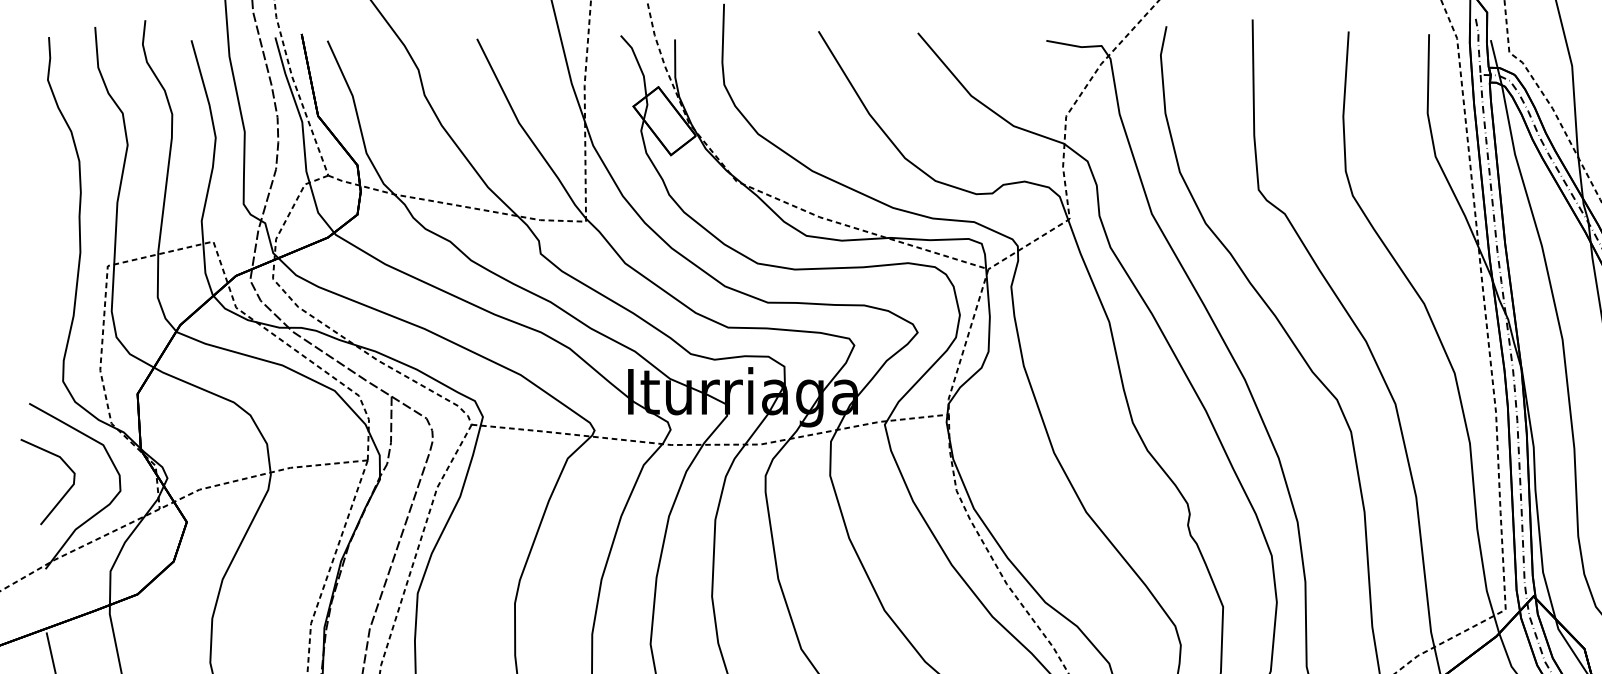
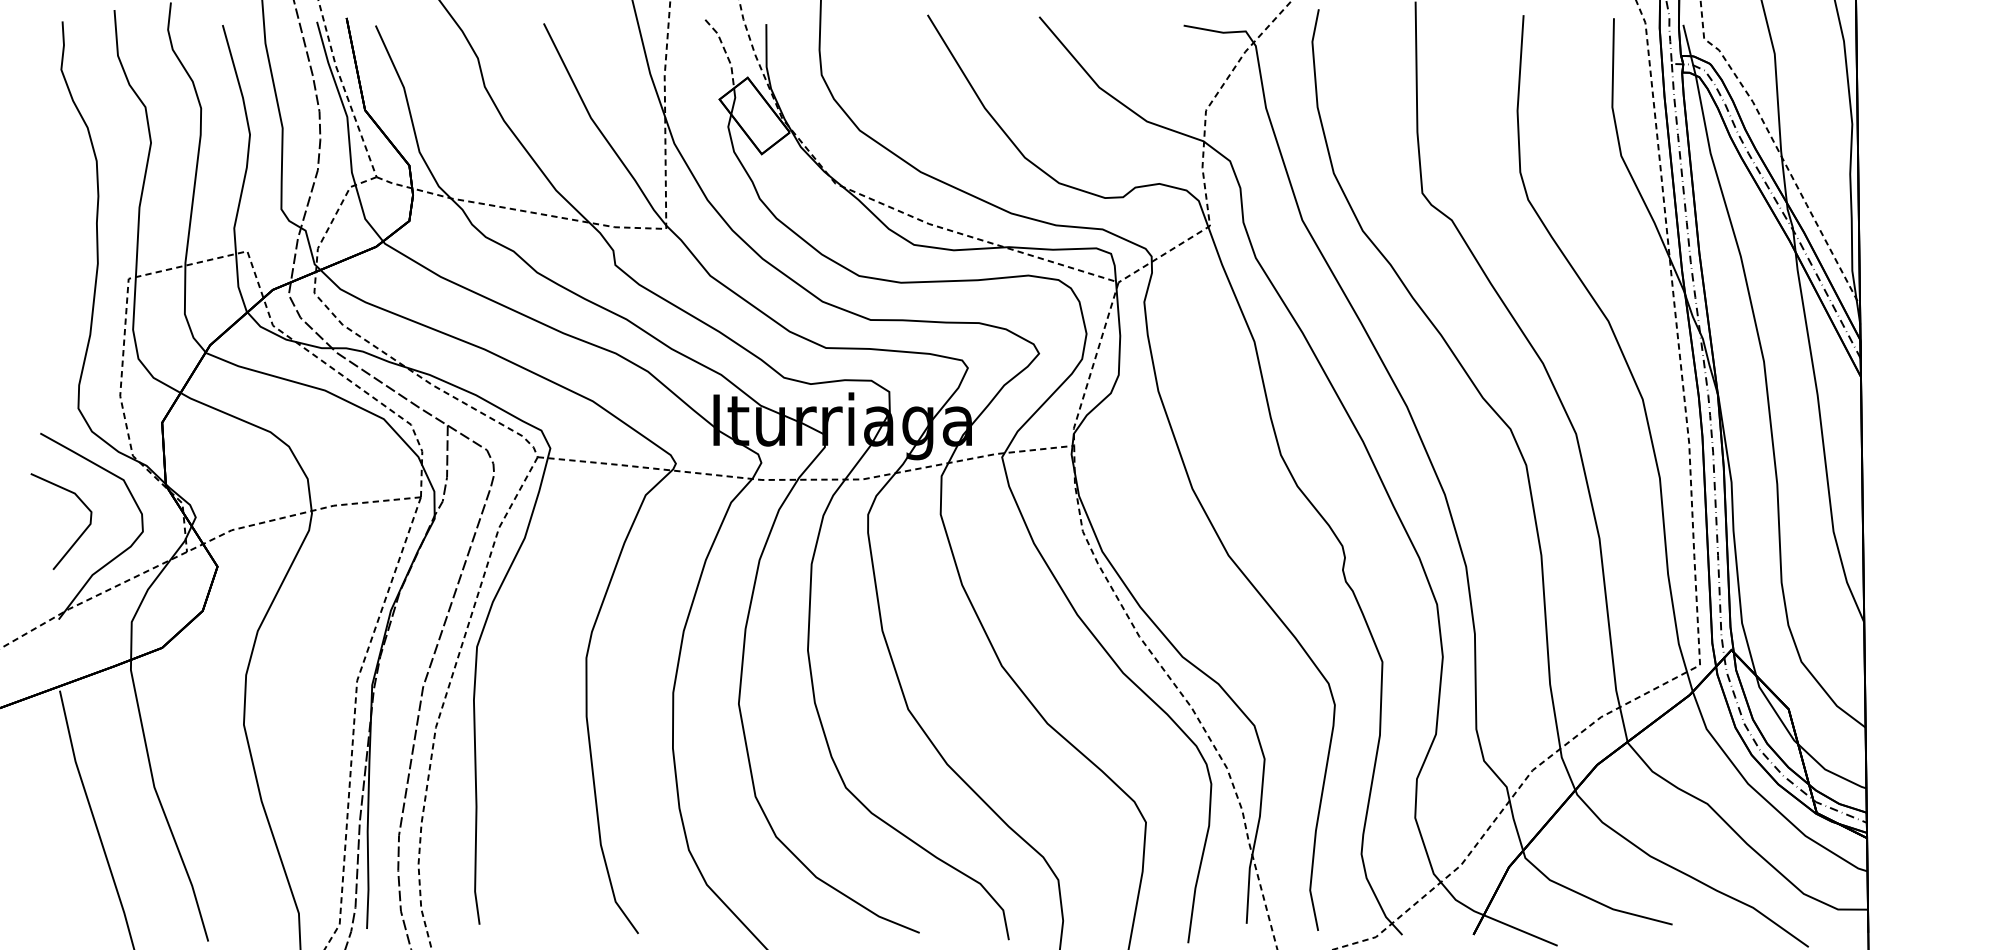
line: (638, 63) -> (725, 51), solid -> dashed

